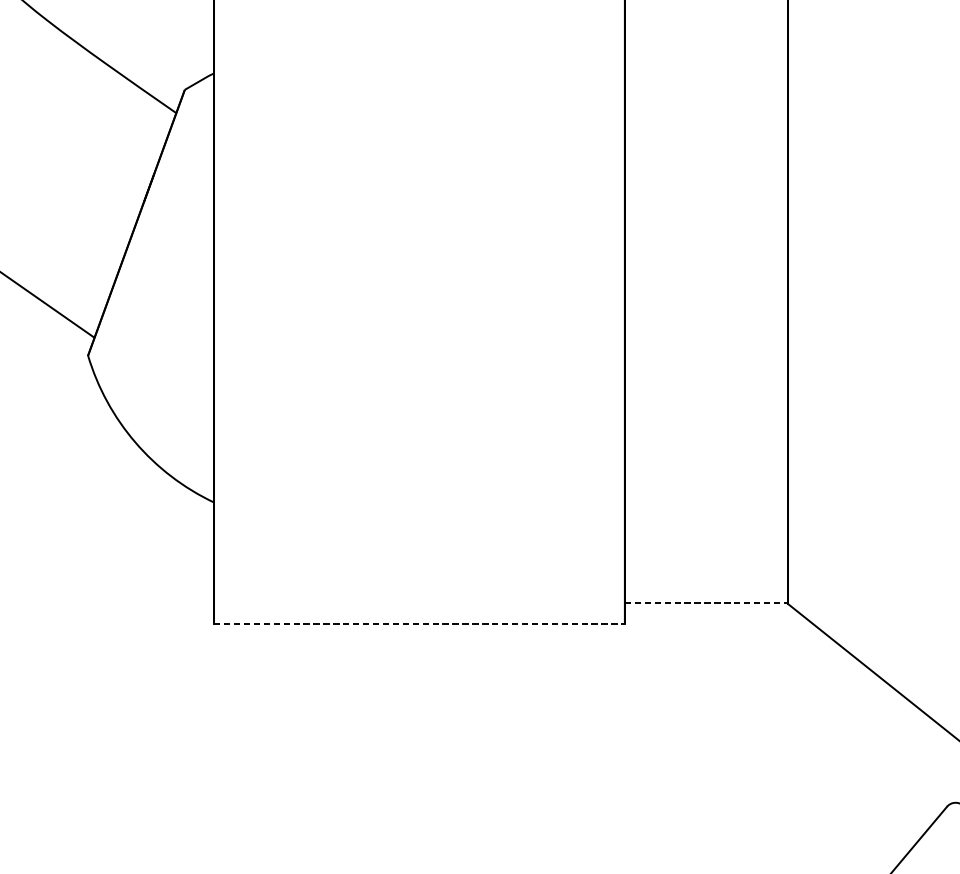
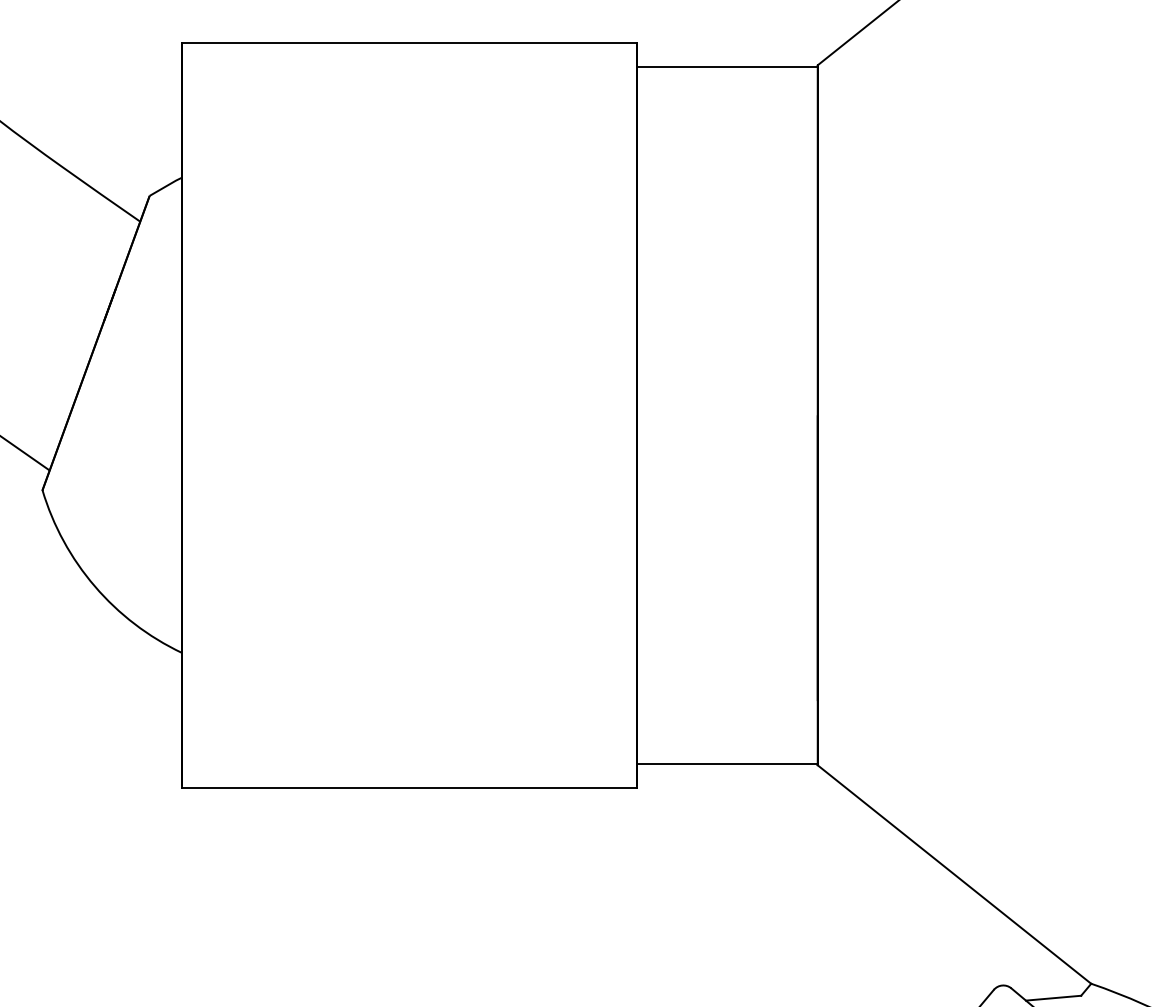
line: (706, 602) -> (727, 763), dashed -> solid
line: (419, 624) -> (409, 787), dashed -> solid

